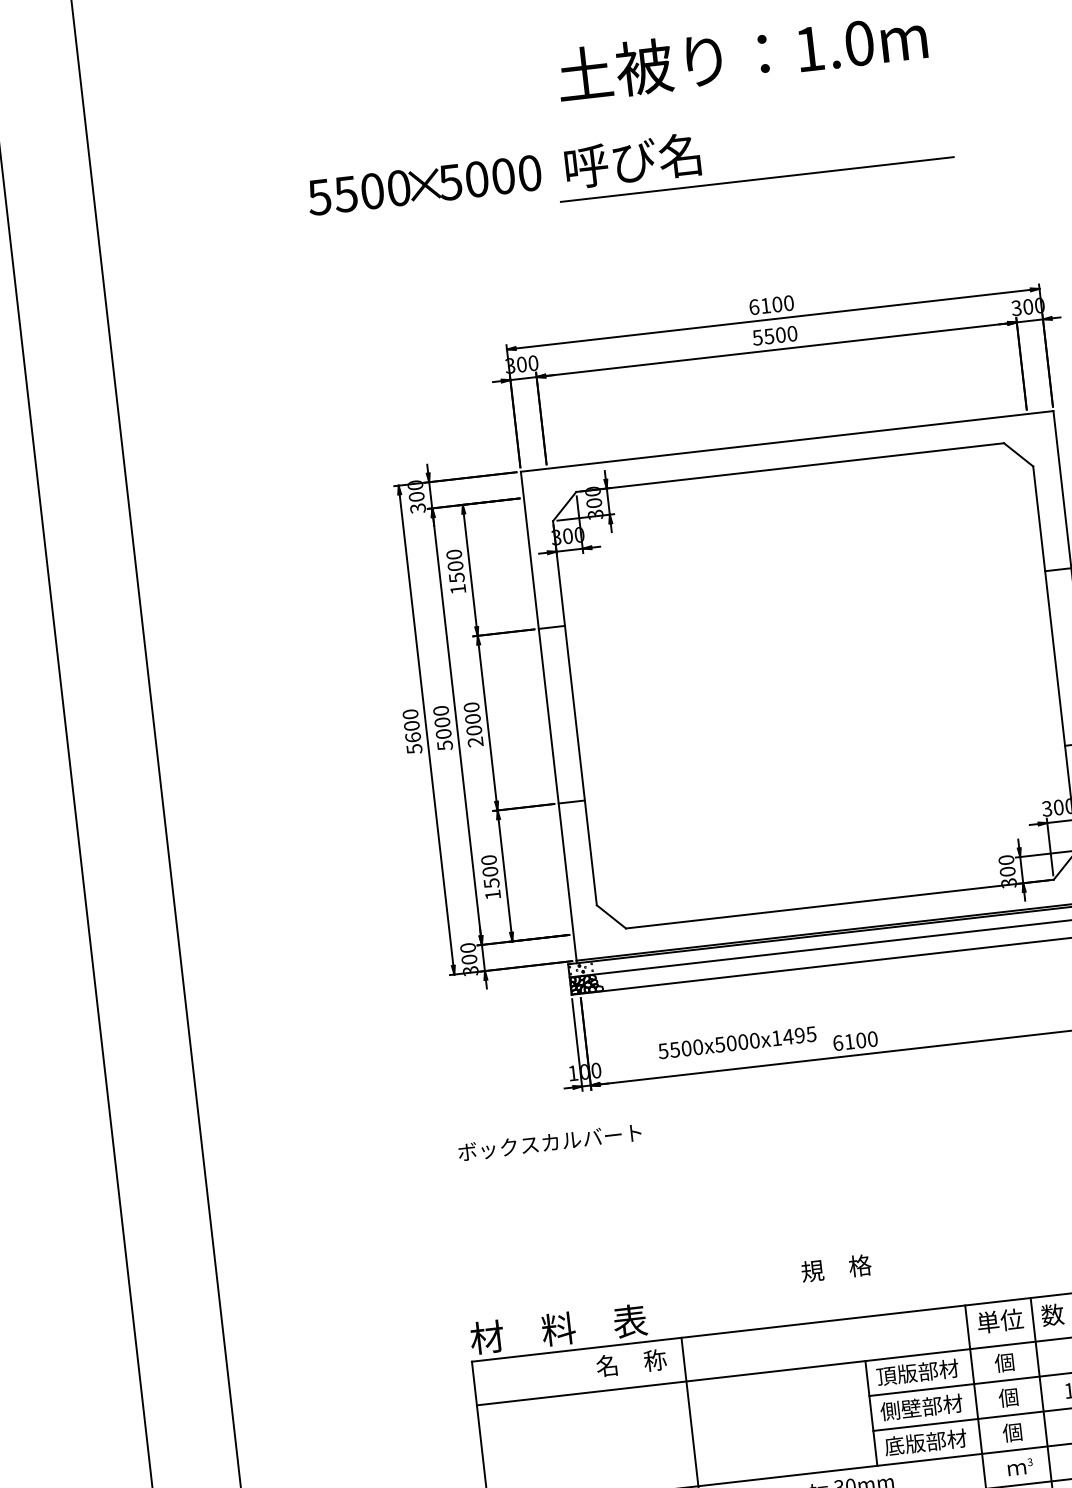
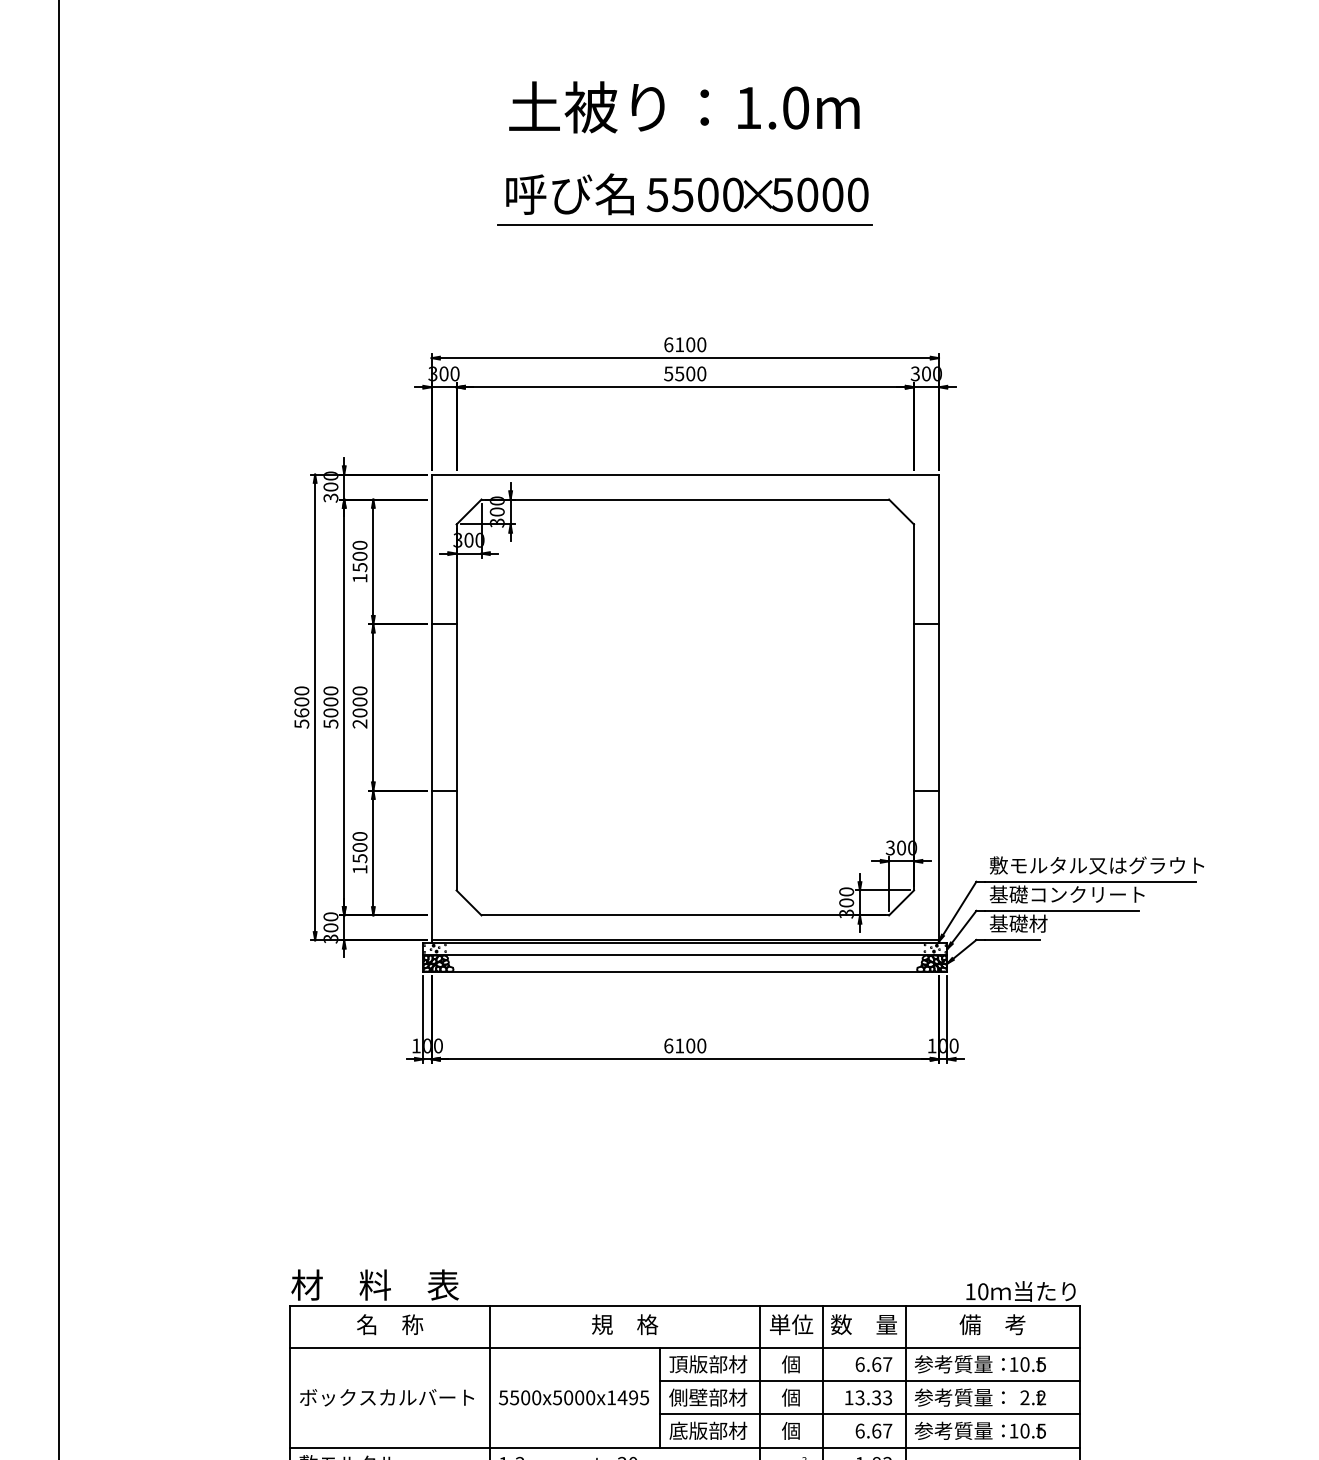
text: (424, 184) -> (757, 194), moved
text: (737, 1042) -> (574, 1397), moved
text: (549, 1142) -> (386, 1397), moved
text: (836, 1268) -> (625, 1324), moved
text: (631, 1362) -> (390, 1324), moved

